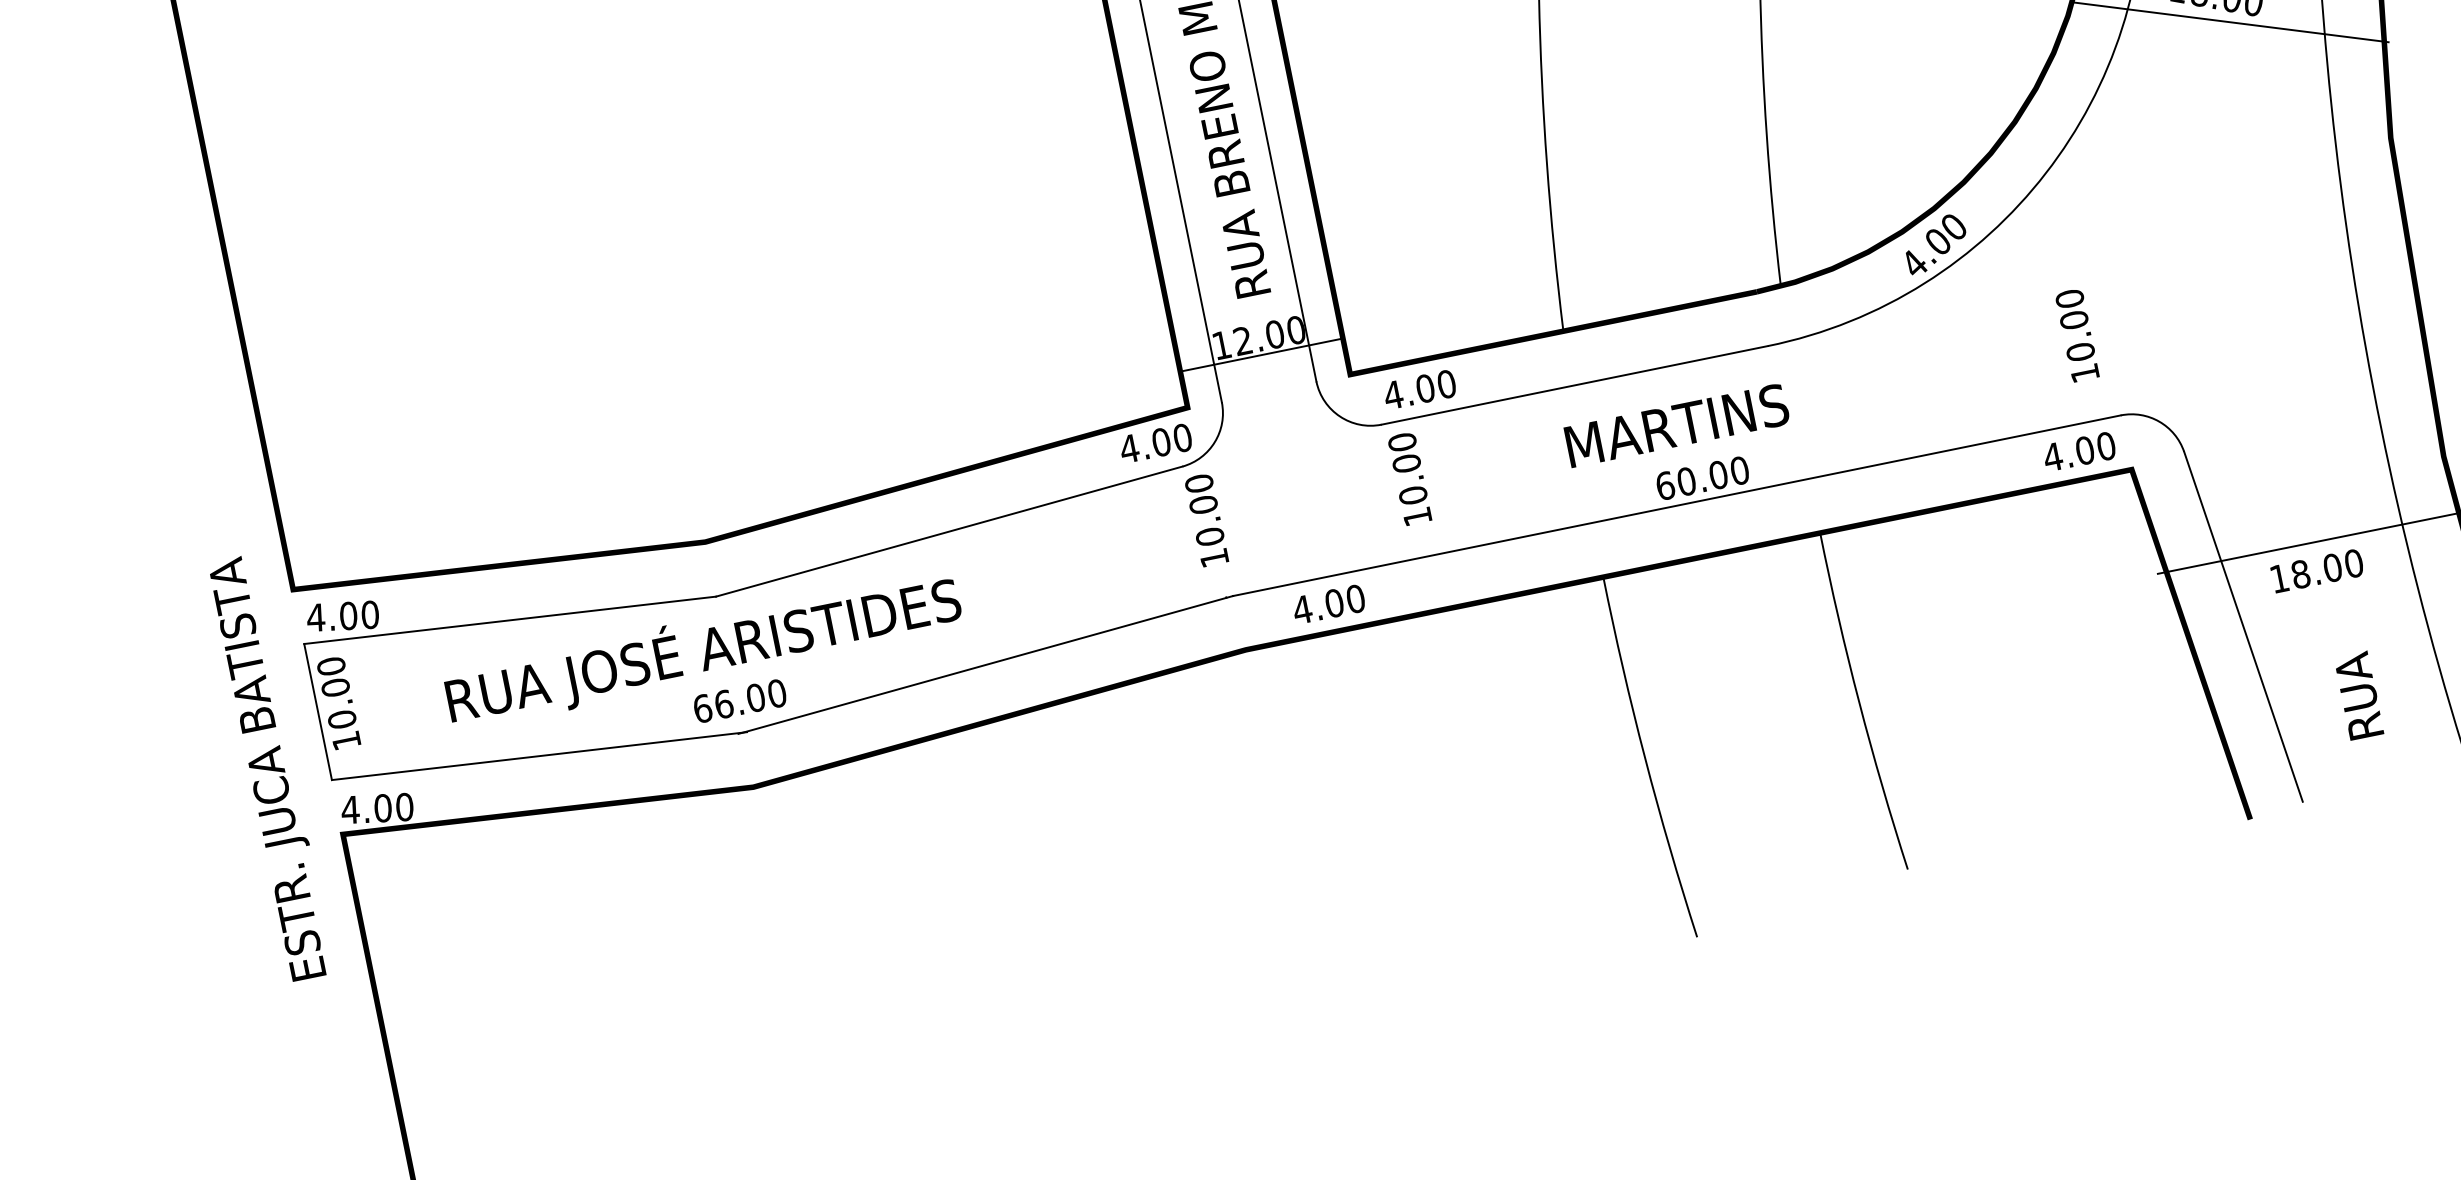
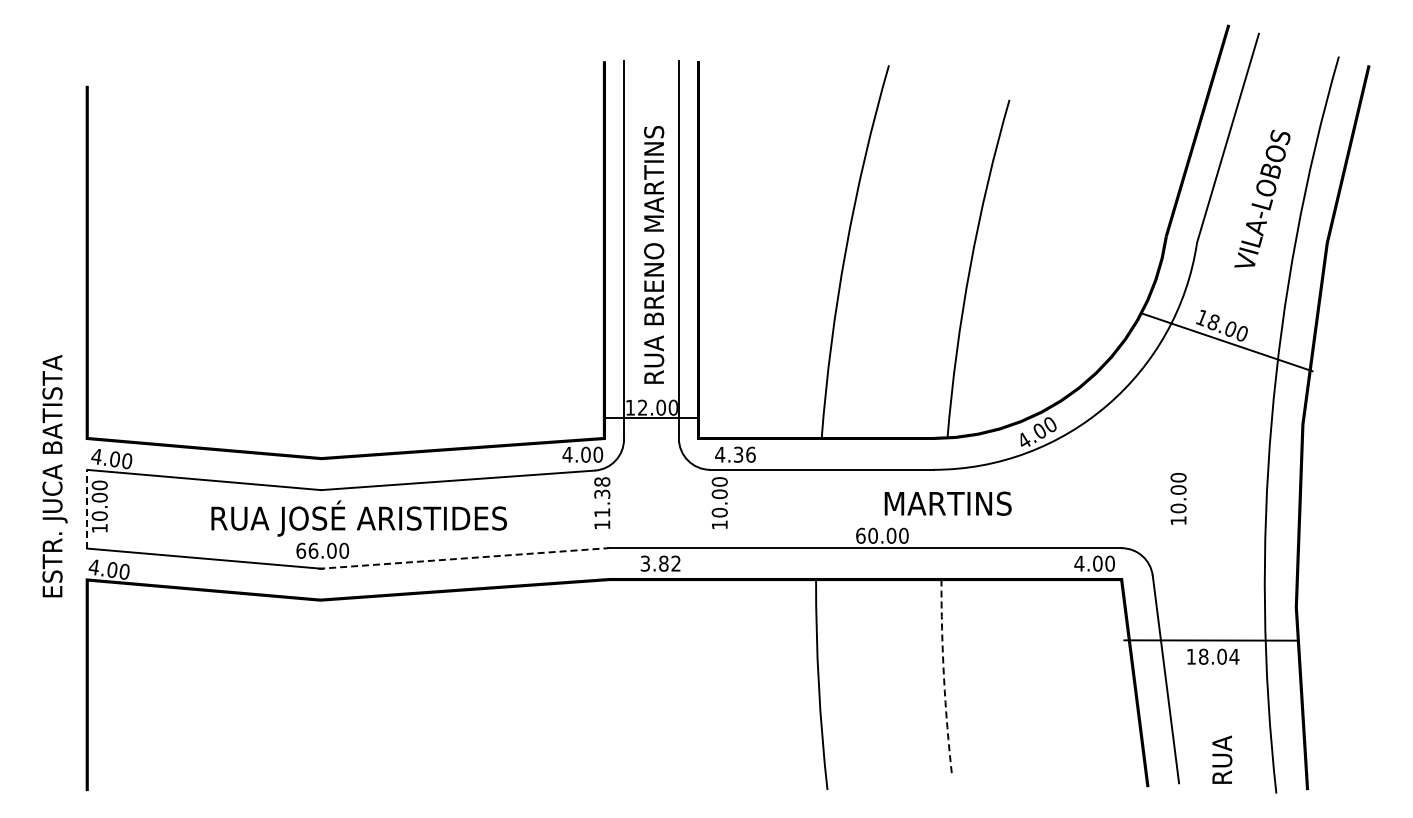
text: (2077, 334) -> (1178, 498), moved
text: (1435, 386) -> (744, 454), 4.00 -> 4.36
text: (1675, 425) -> (947, 503), moved
text: (1205, 510) -> (602, 497), 10.00 -> 11.38
text: (2354, 563) -> (1234, 656), 18.00 -> 18.04
text: (1328, 604) -> (660, 563), 4.00 -> 3.82
text: (702, 650) -> (358, 518), moved
line: (986, 664) -> (463, 558), solid -> dashed
text: (2359, 695) -> (1222, 759), moved
arc: (1860, 703) -> (944, 678), solid -> dashed
line: (318, 710) -> (87, 508), solid -> dashed
text: (270, 768) -> (54, 476), moved

